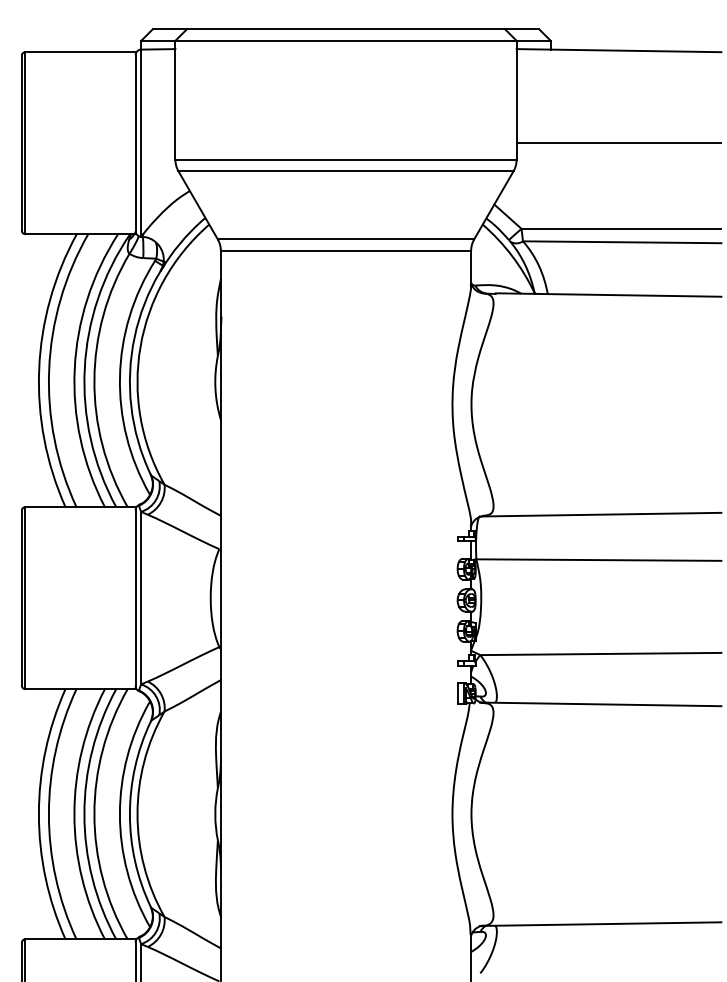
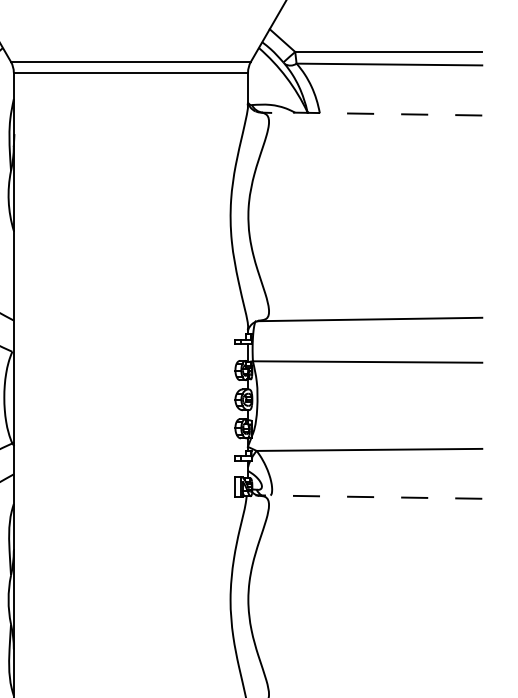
line: (608, 295) -> (376, 114), solid -> dashed
line: (601, 704) -> (370, 497), solid -> dashed

